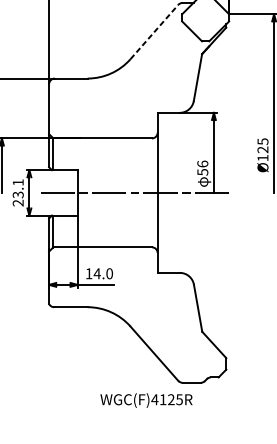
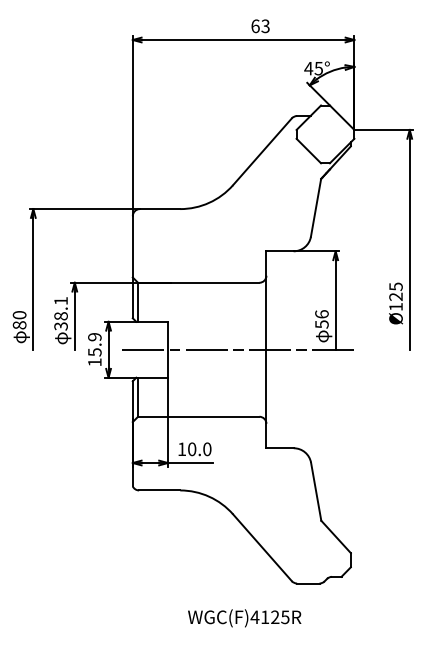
line: (154, 31) -> (262, 151), dashed -> solid
text: (17, 192) -> (94, 349), 23.1 -> 15.9
text: (96, 273) -> (191, 449), 14.0 -> 10.0
text: (146, 400) -> (244, 618), moved

